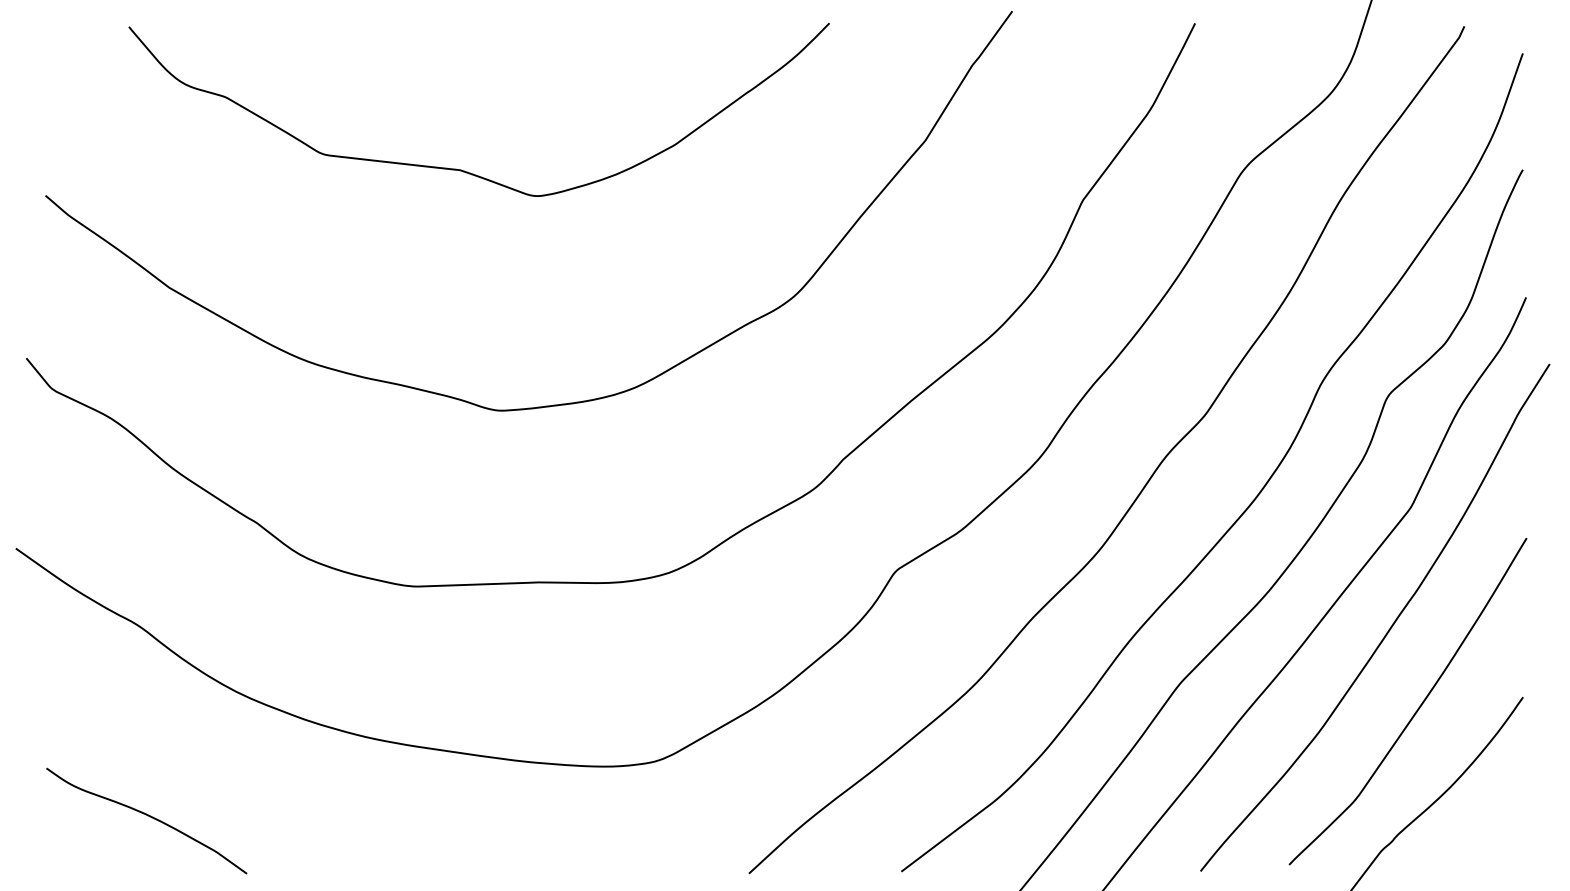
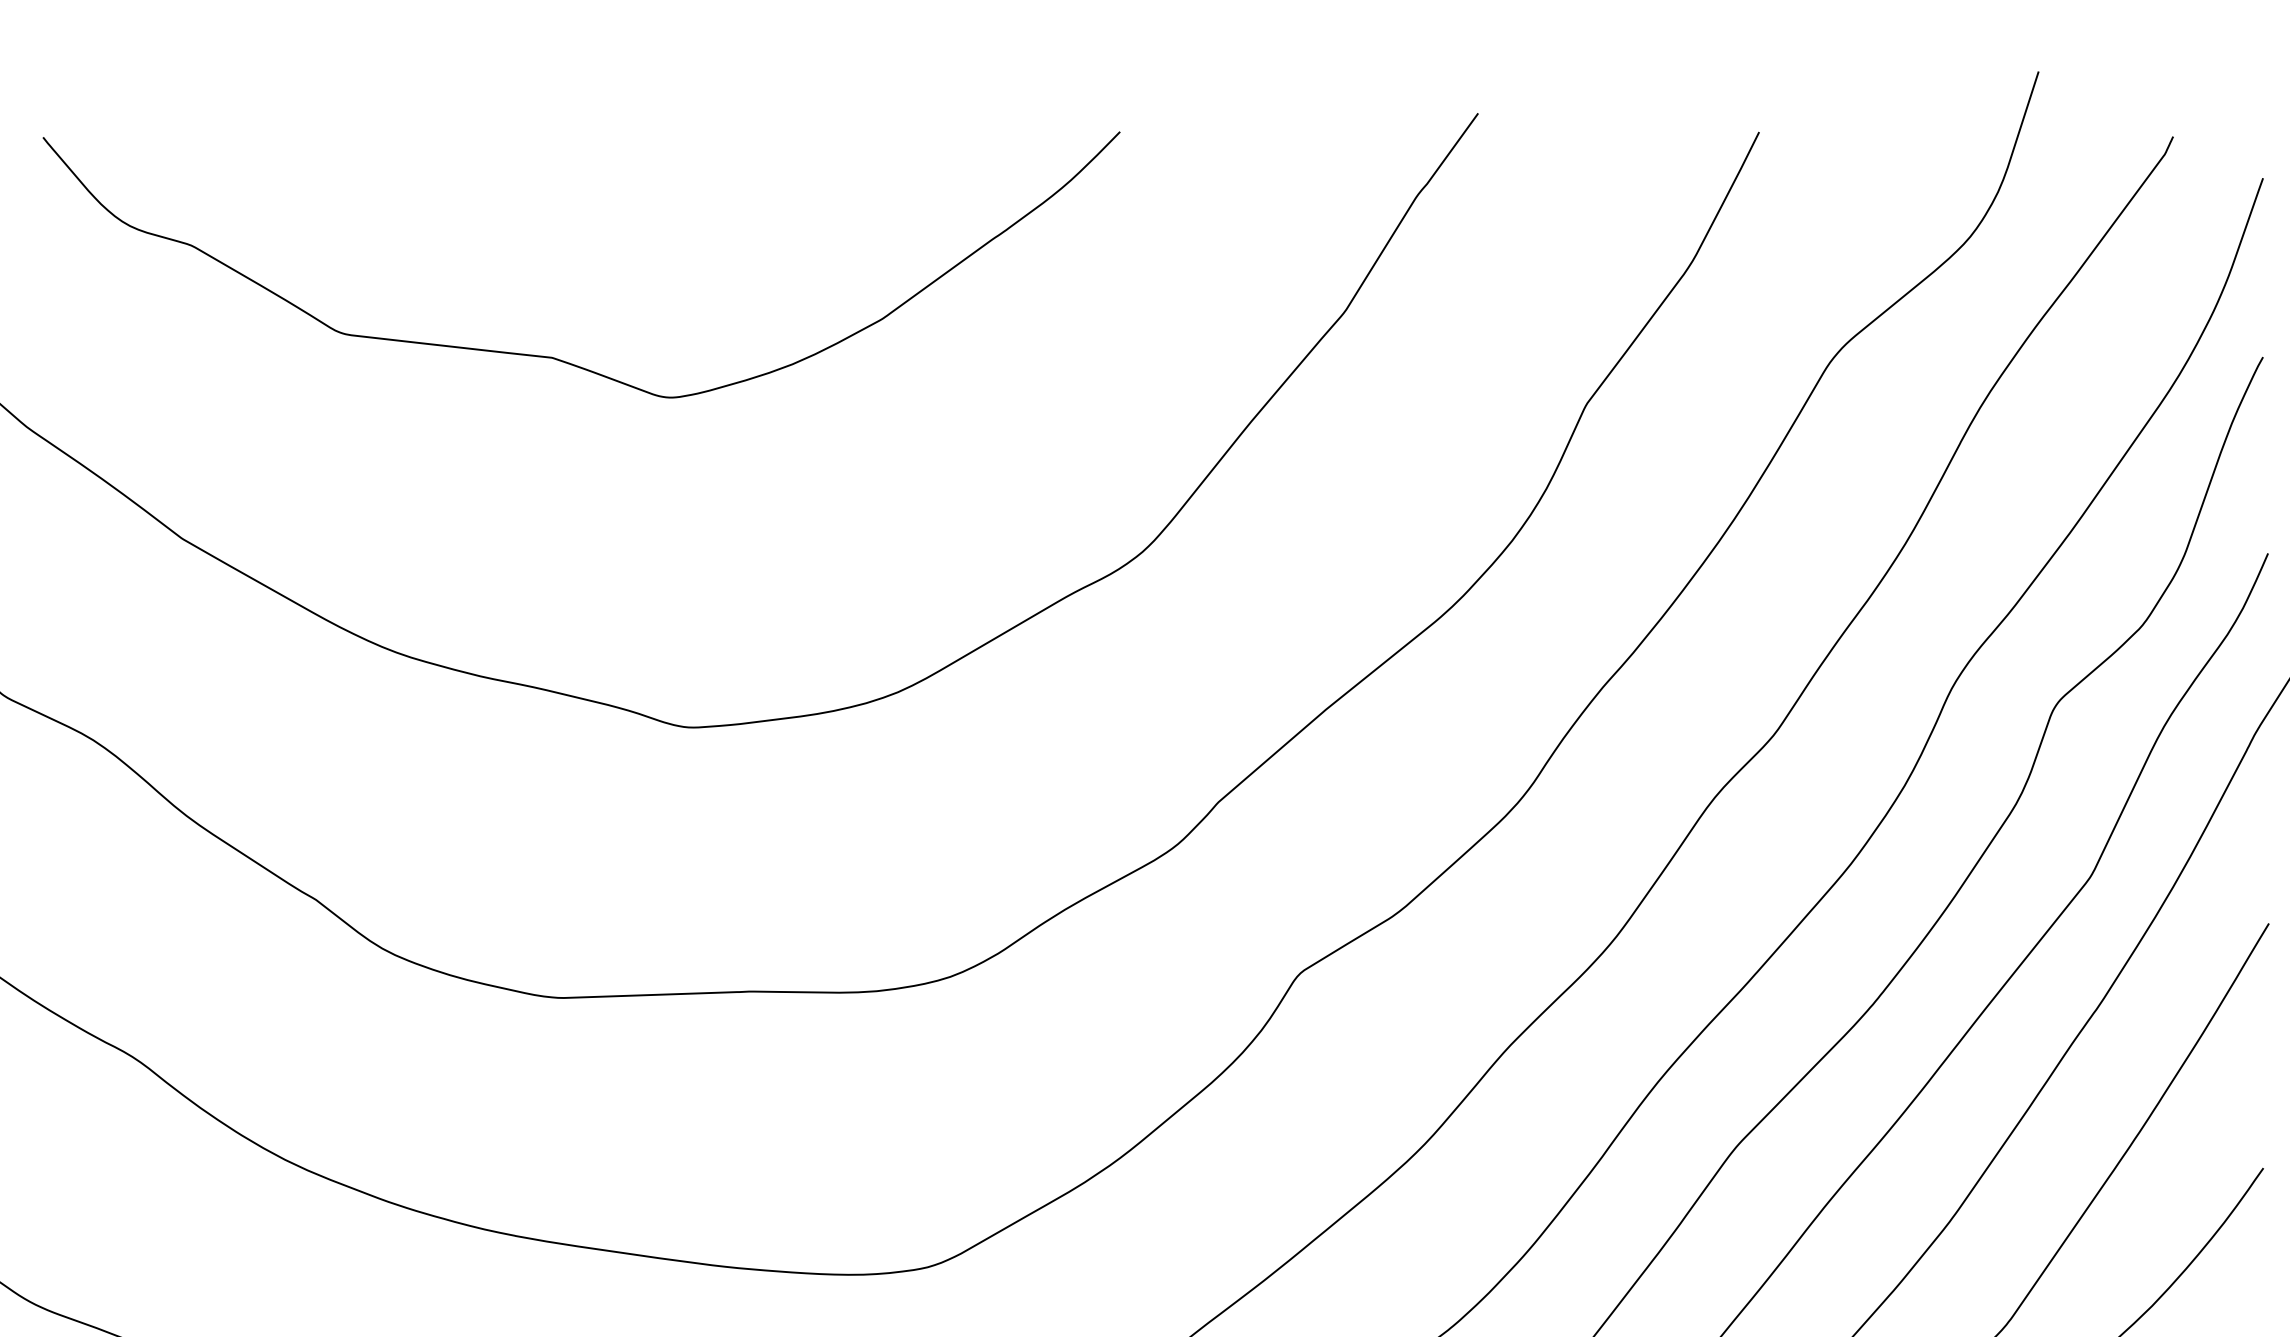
curve: (461, 169) -> (554, 356), moved

